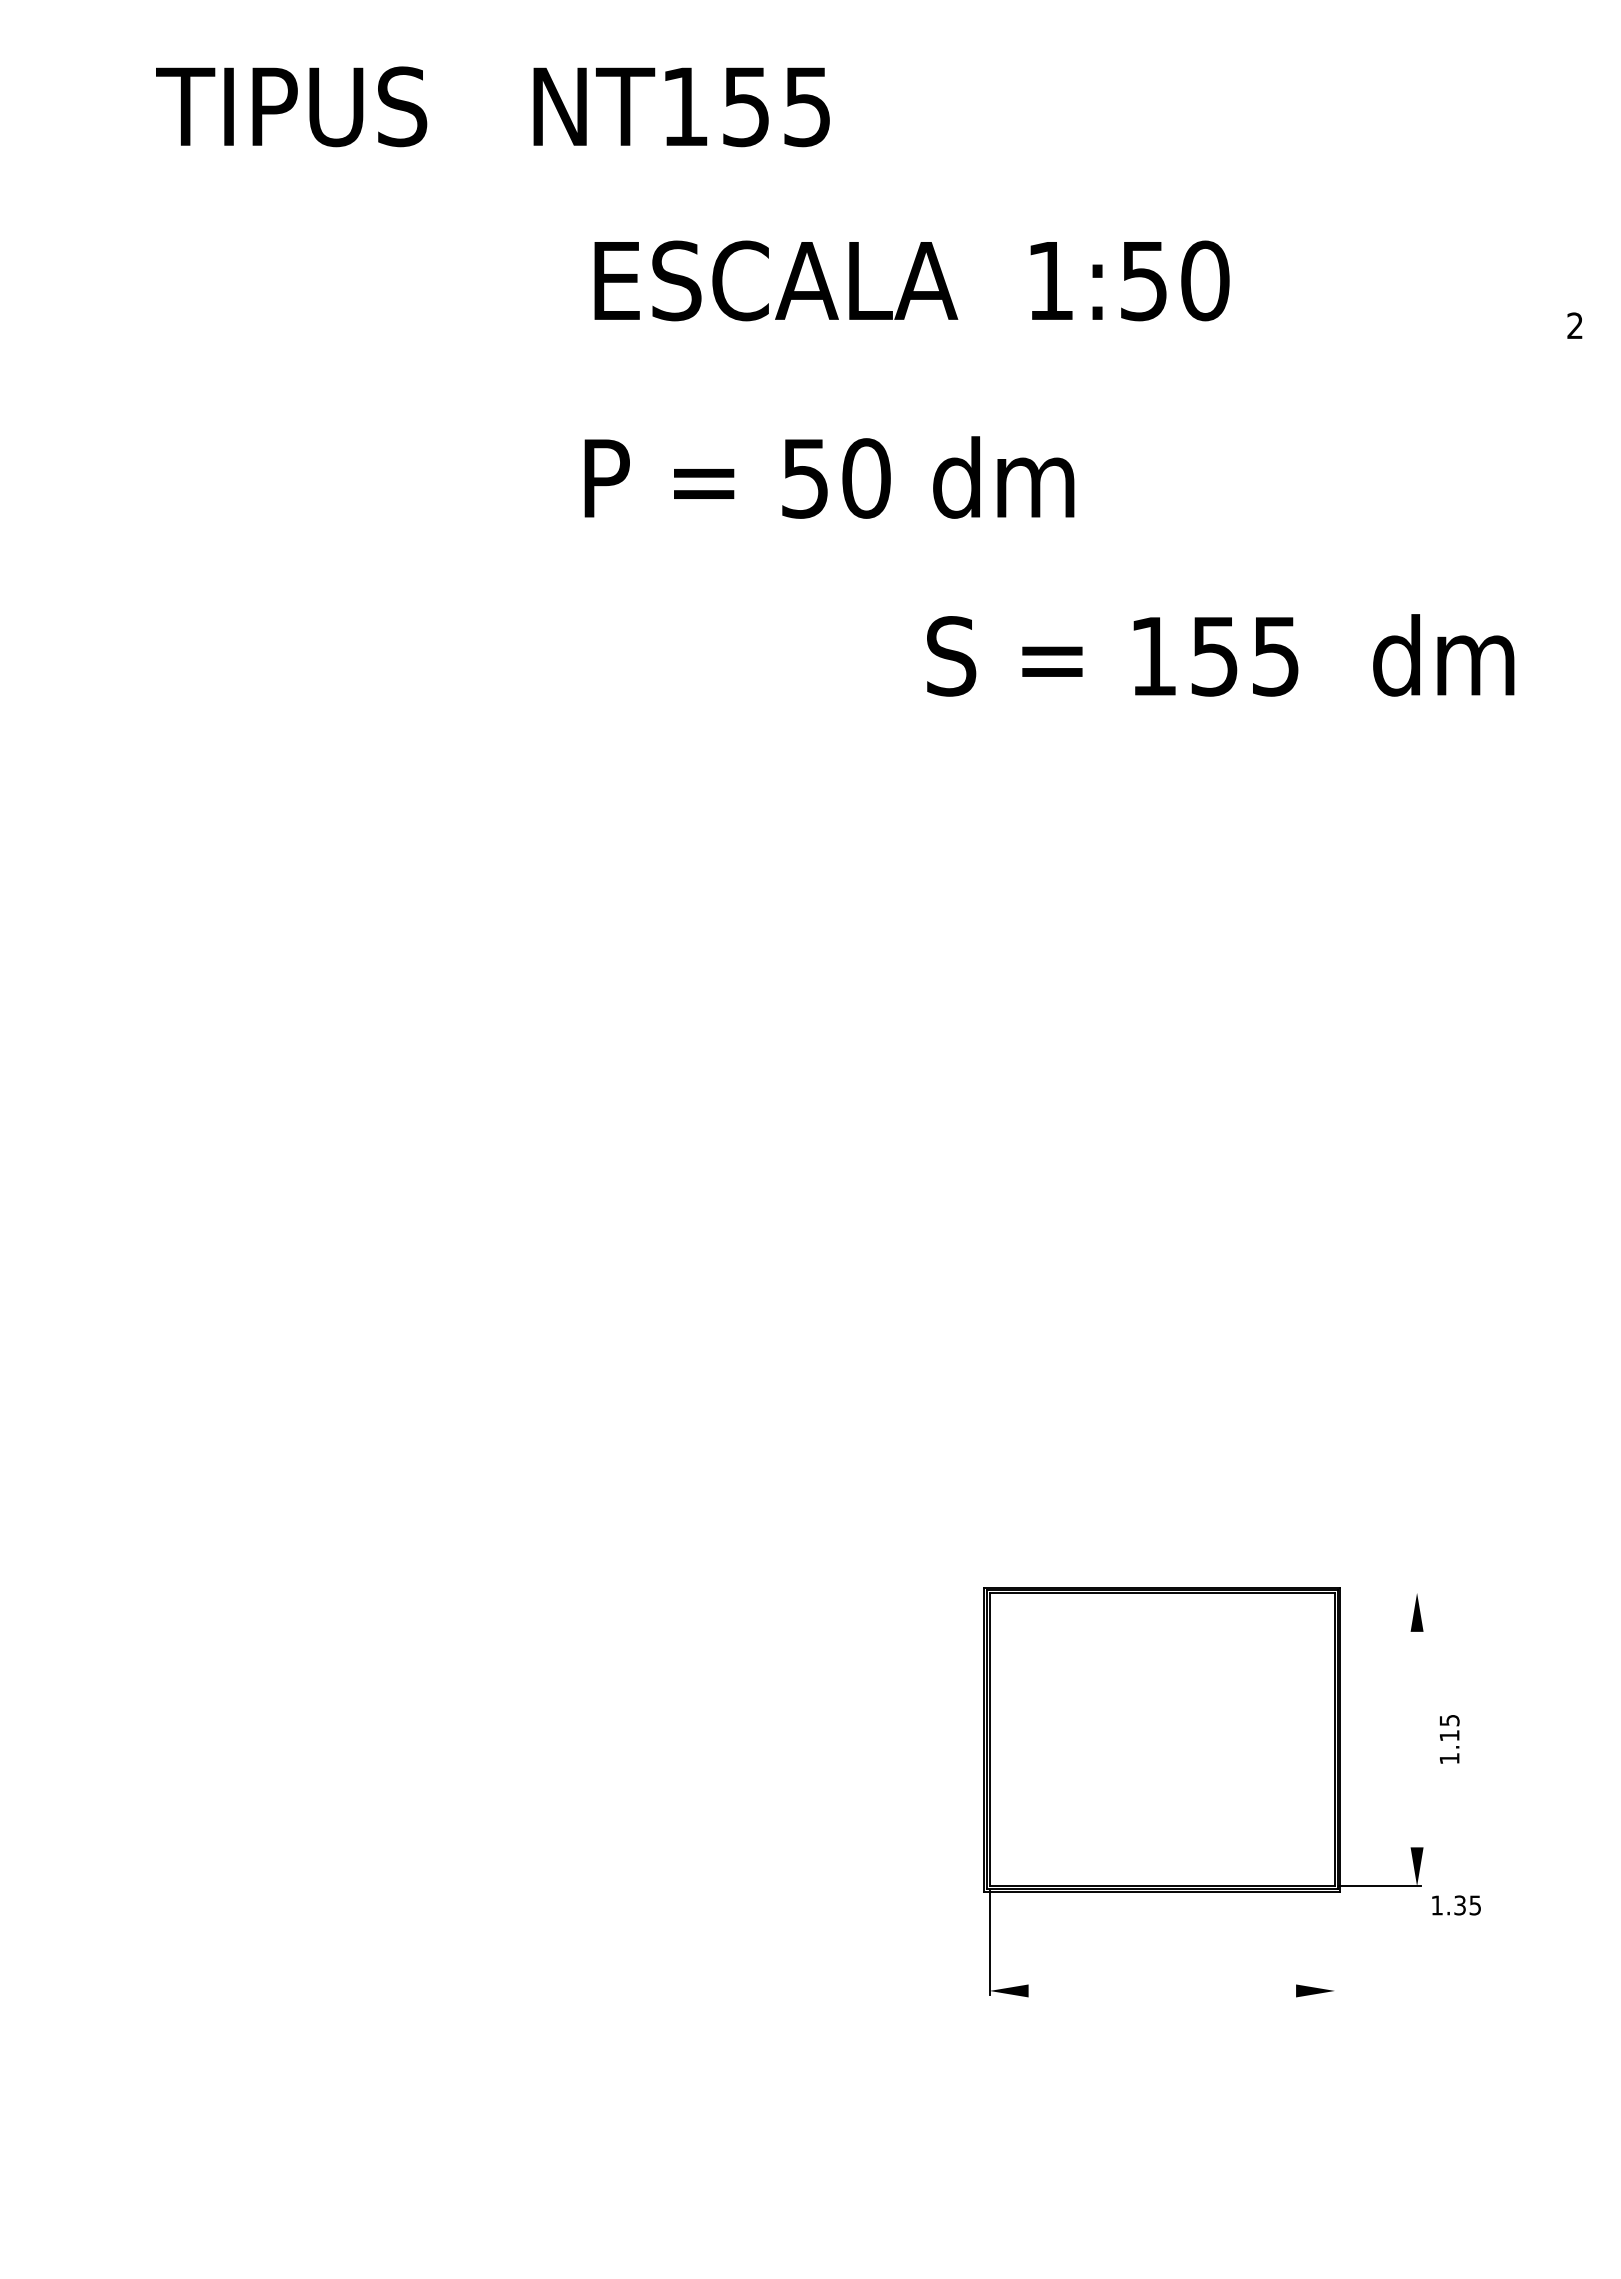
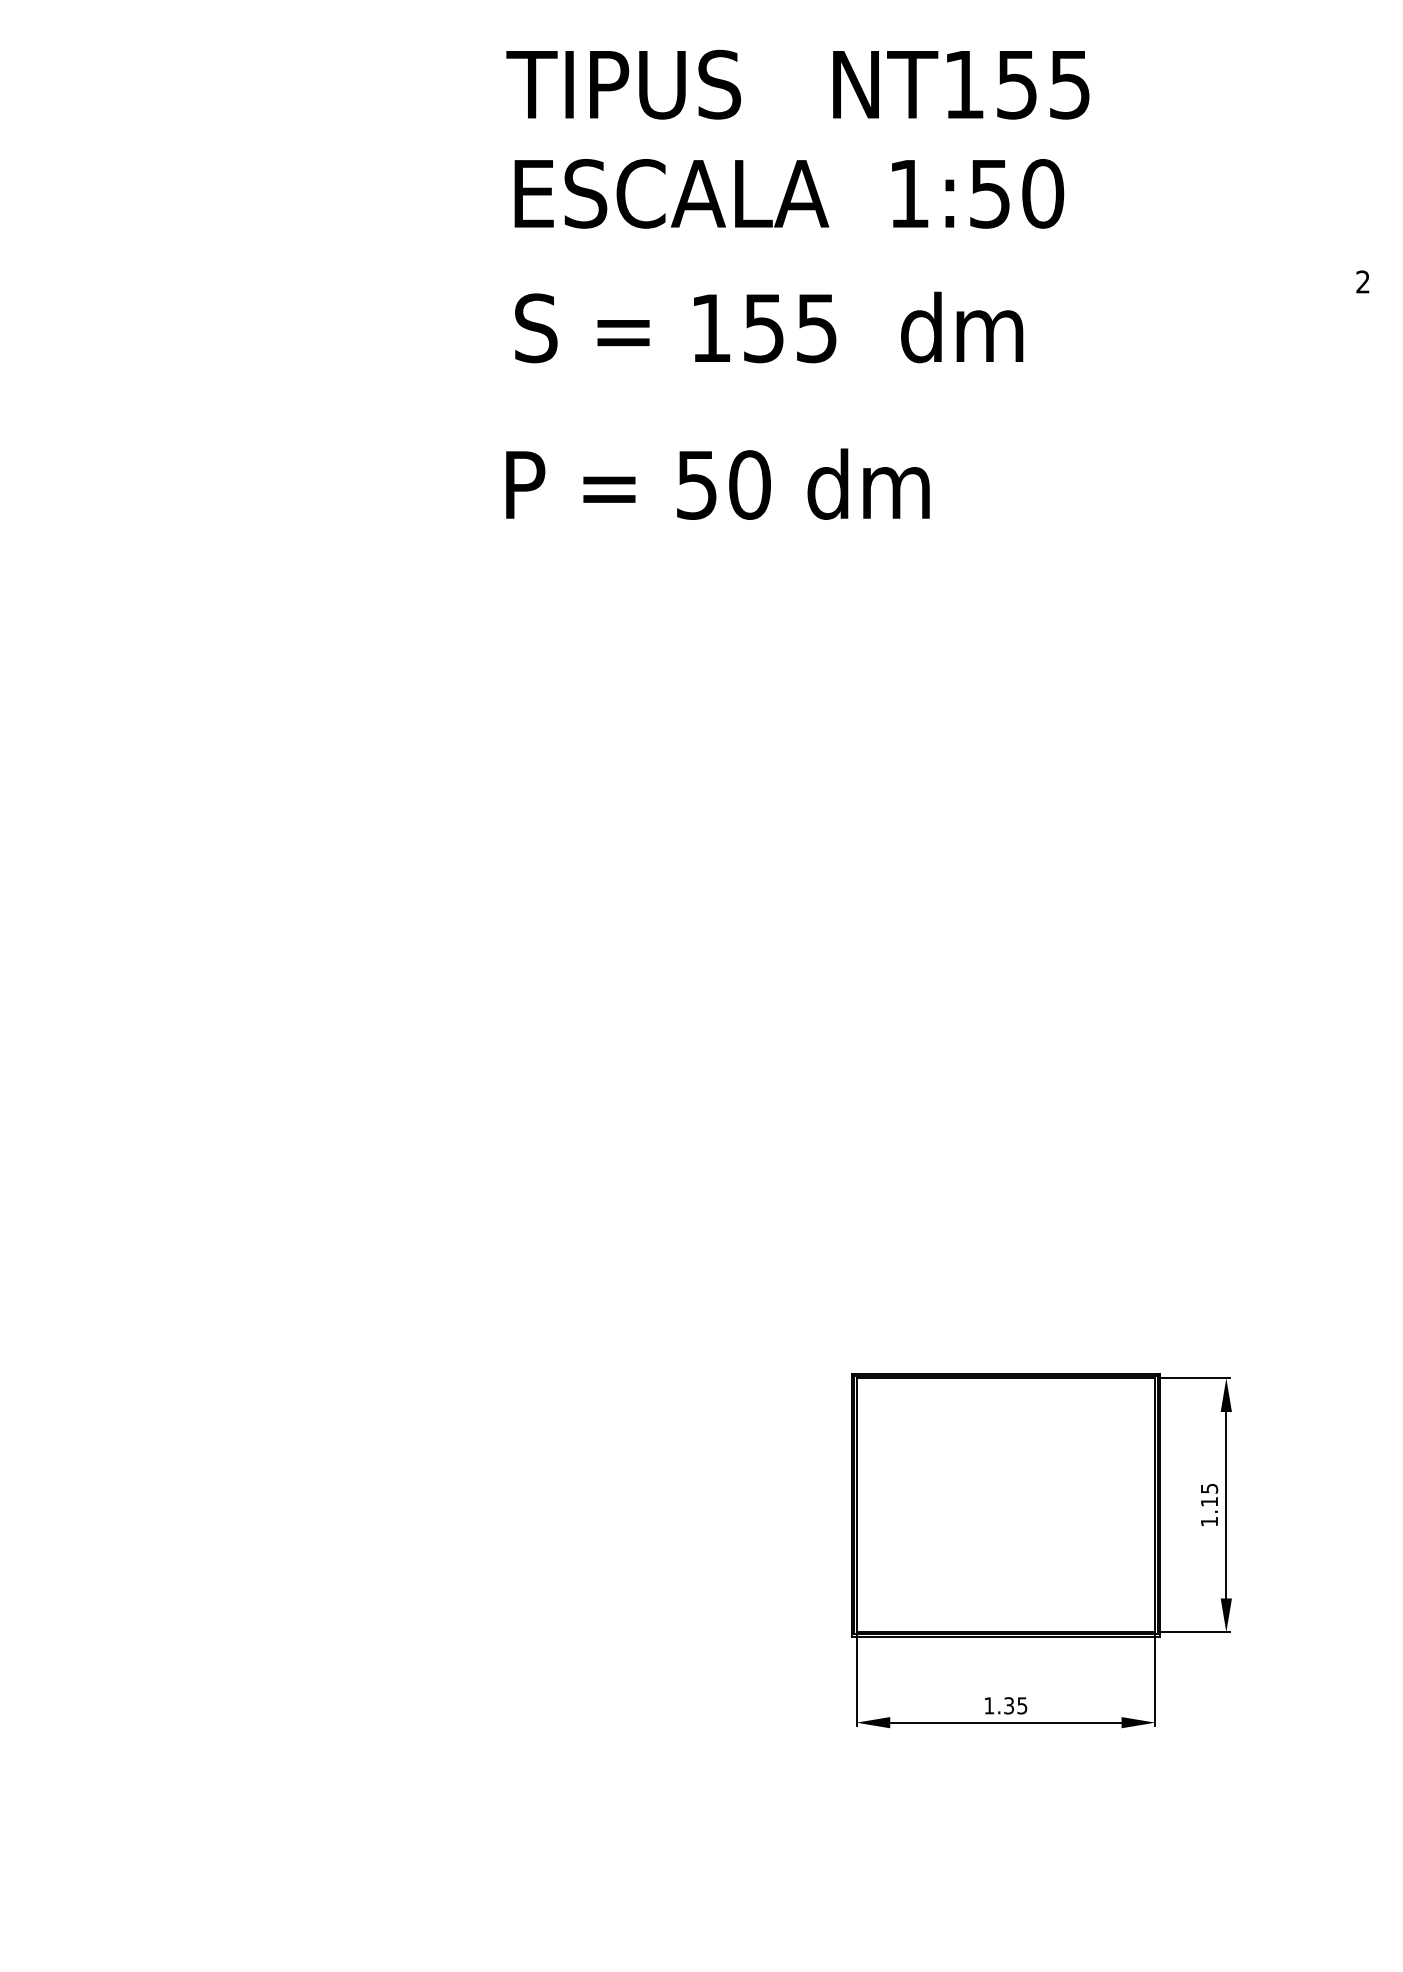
text: (492, 106) -> (797, 84), moved
text: (911, 280) -> (788, 193), moved
text: (829, 477) -> (717, 484), moved
text: (1220, 655) -> (768, 327), moved
line: (1379, 1592) -> (1193, 1377), added
line: (1417, 1739) -> (1226, 1505), added
text: (1449, 1739) -> (1209, 1505), moved
text: (1456, 1905) -> (1006, 1705), moved
line: (1335, 1942) -> (1155, 1680), added
line: (1162, 1990) -> (1006, 1722), added

